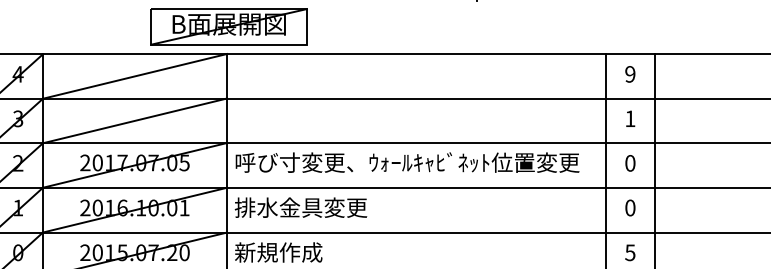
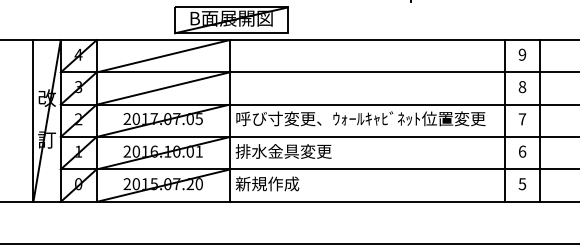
text: (630, 119) -> (522, 87), 1 -> 8
text: (630, 163) -> (522, 119), 0 -> 7
text: (630, 207) -> (522, 151), 0 -> 6

